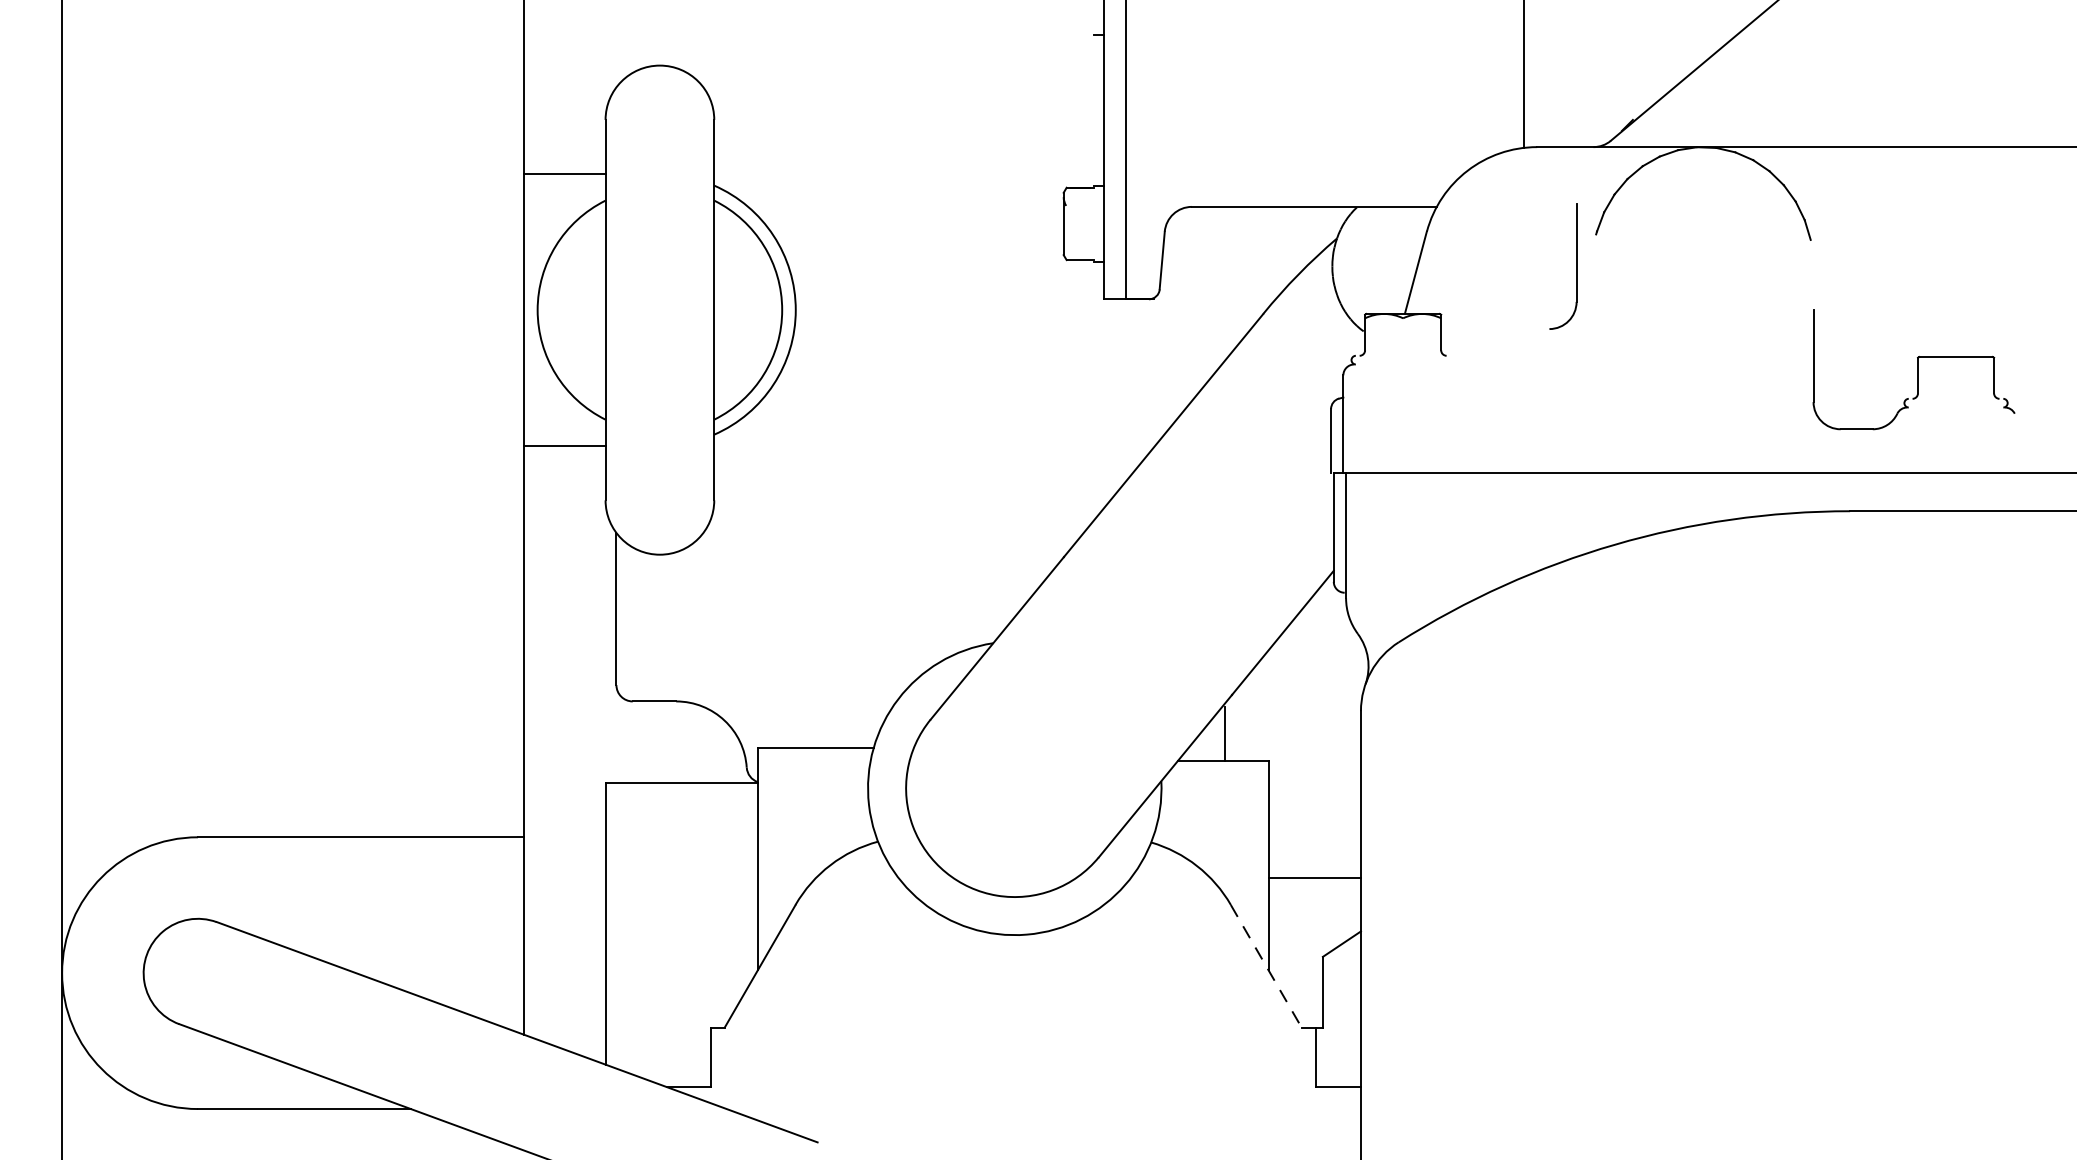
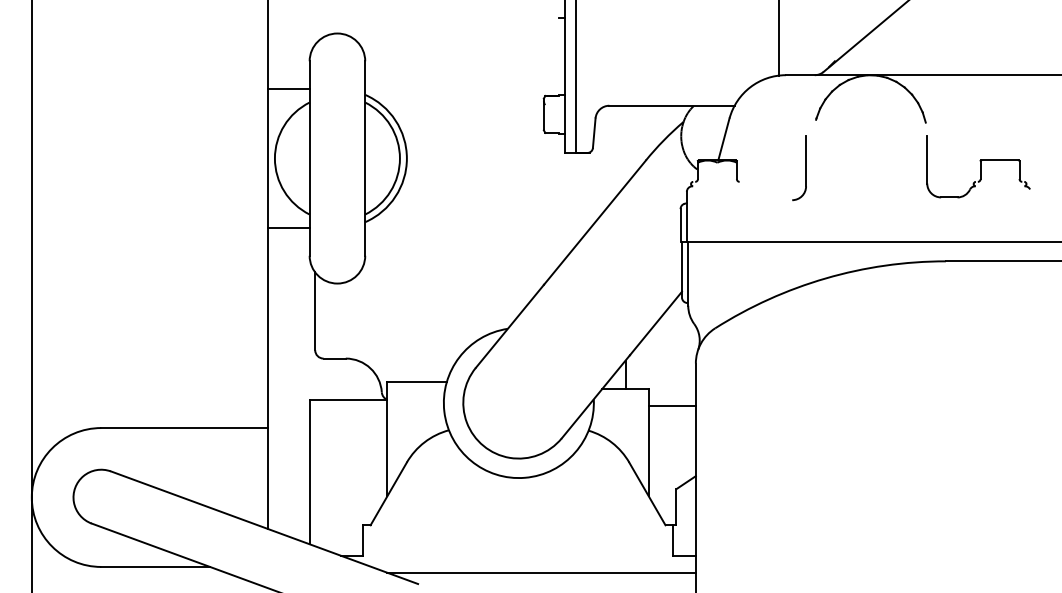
part: (1563, 267) -> (799, 168), moved
part: (1913, 368) -> (978, 166), moved
line: (1313, 877) -> (671, 405), moved
line: (1266, 967) -> (647, 494), dashed -> solid
line: (1057, 1119) -> (540, 572), added

